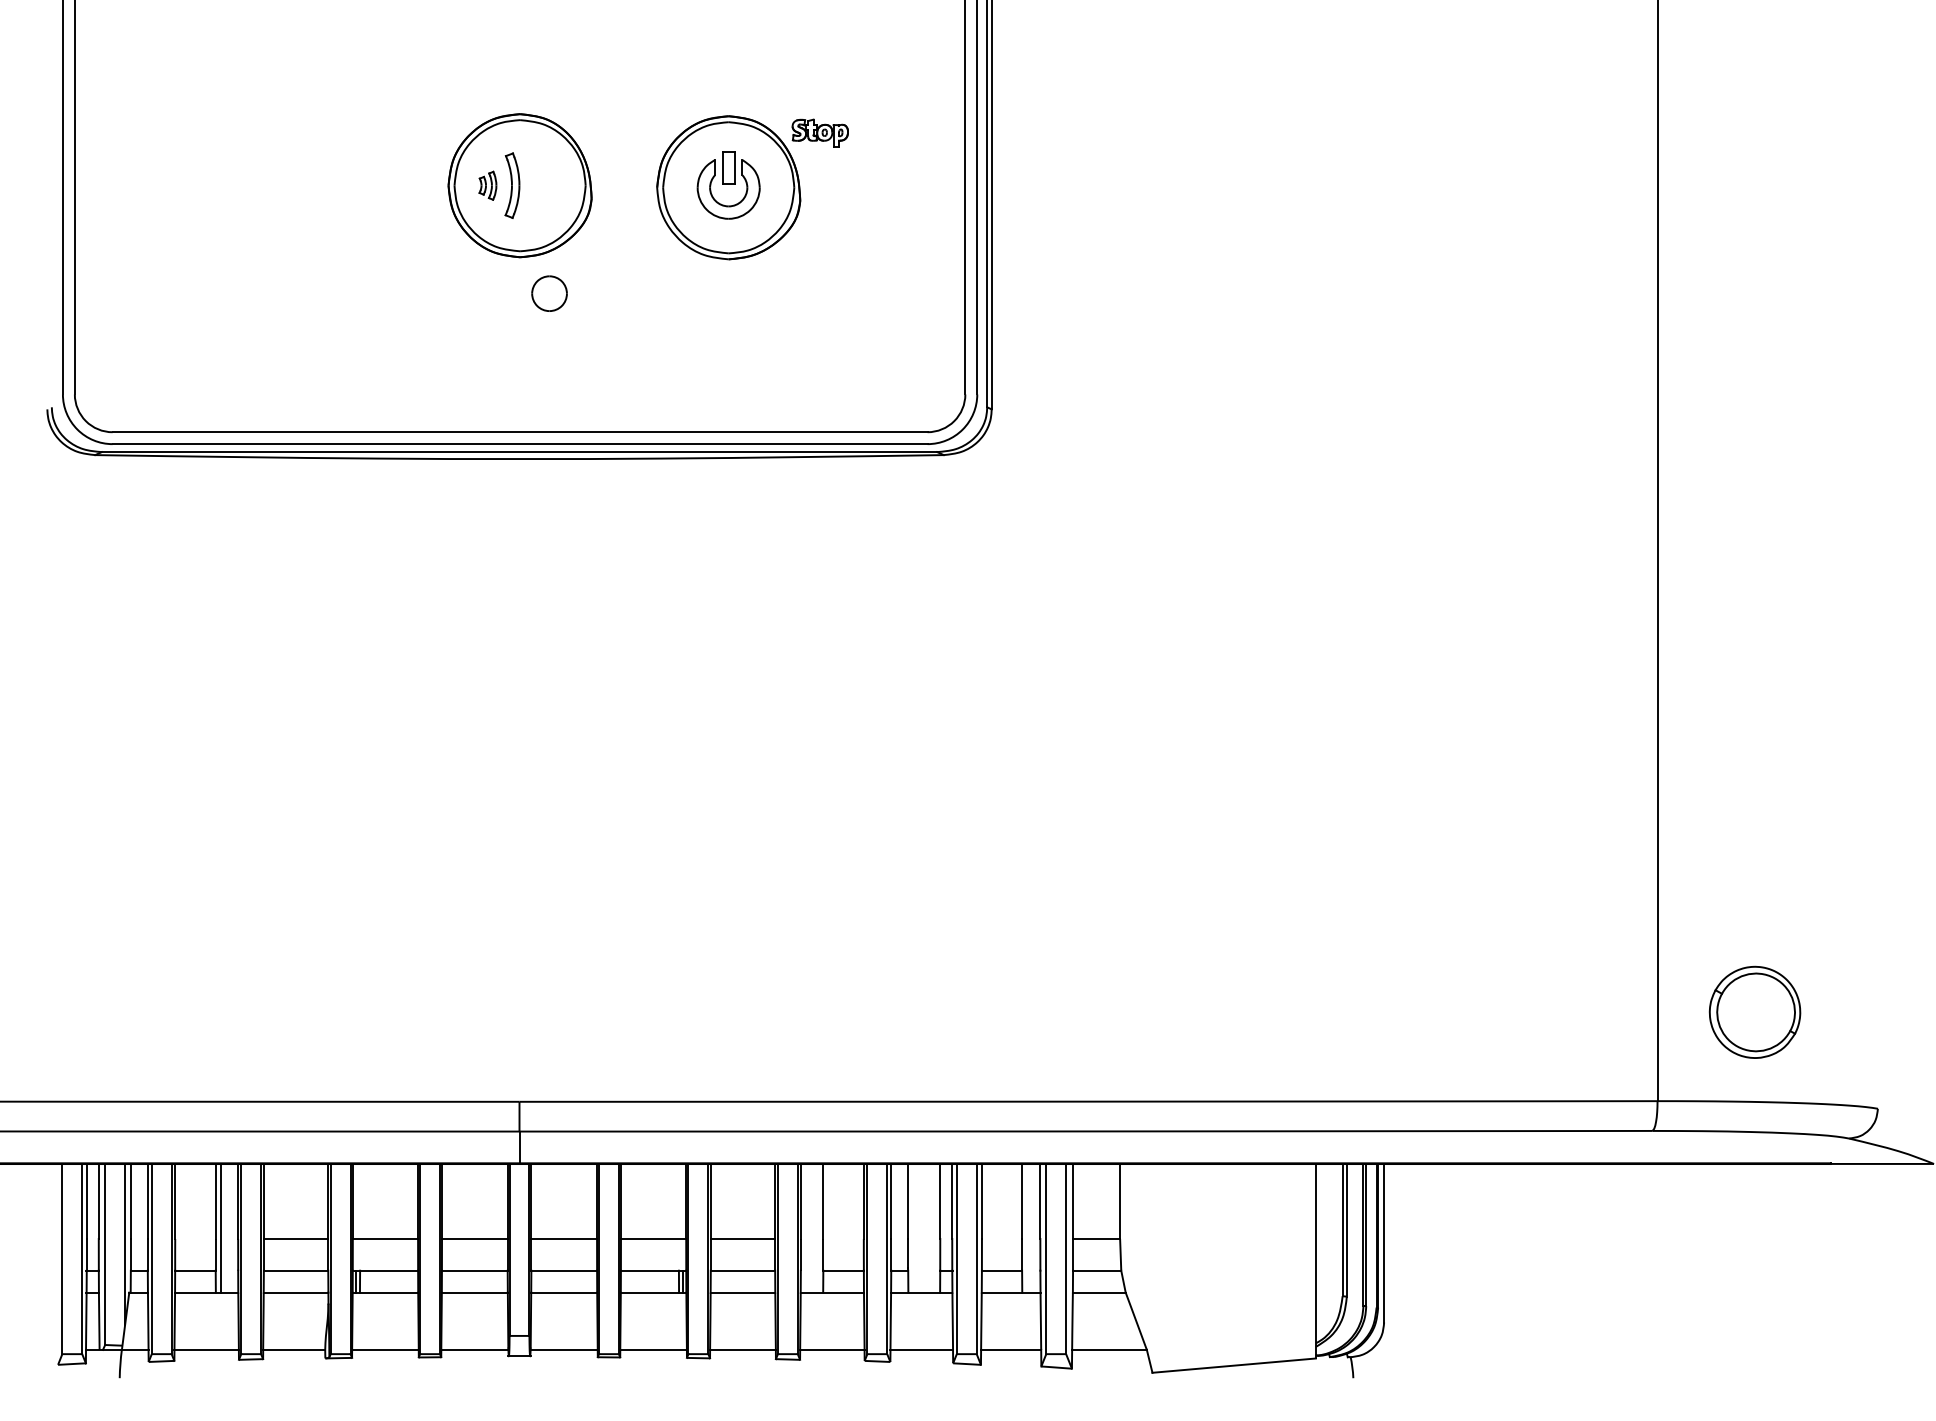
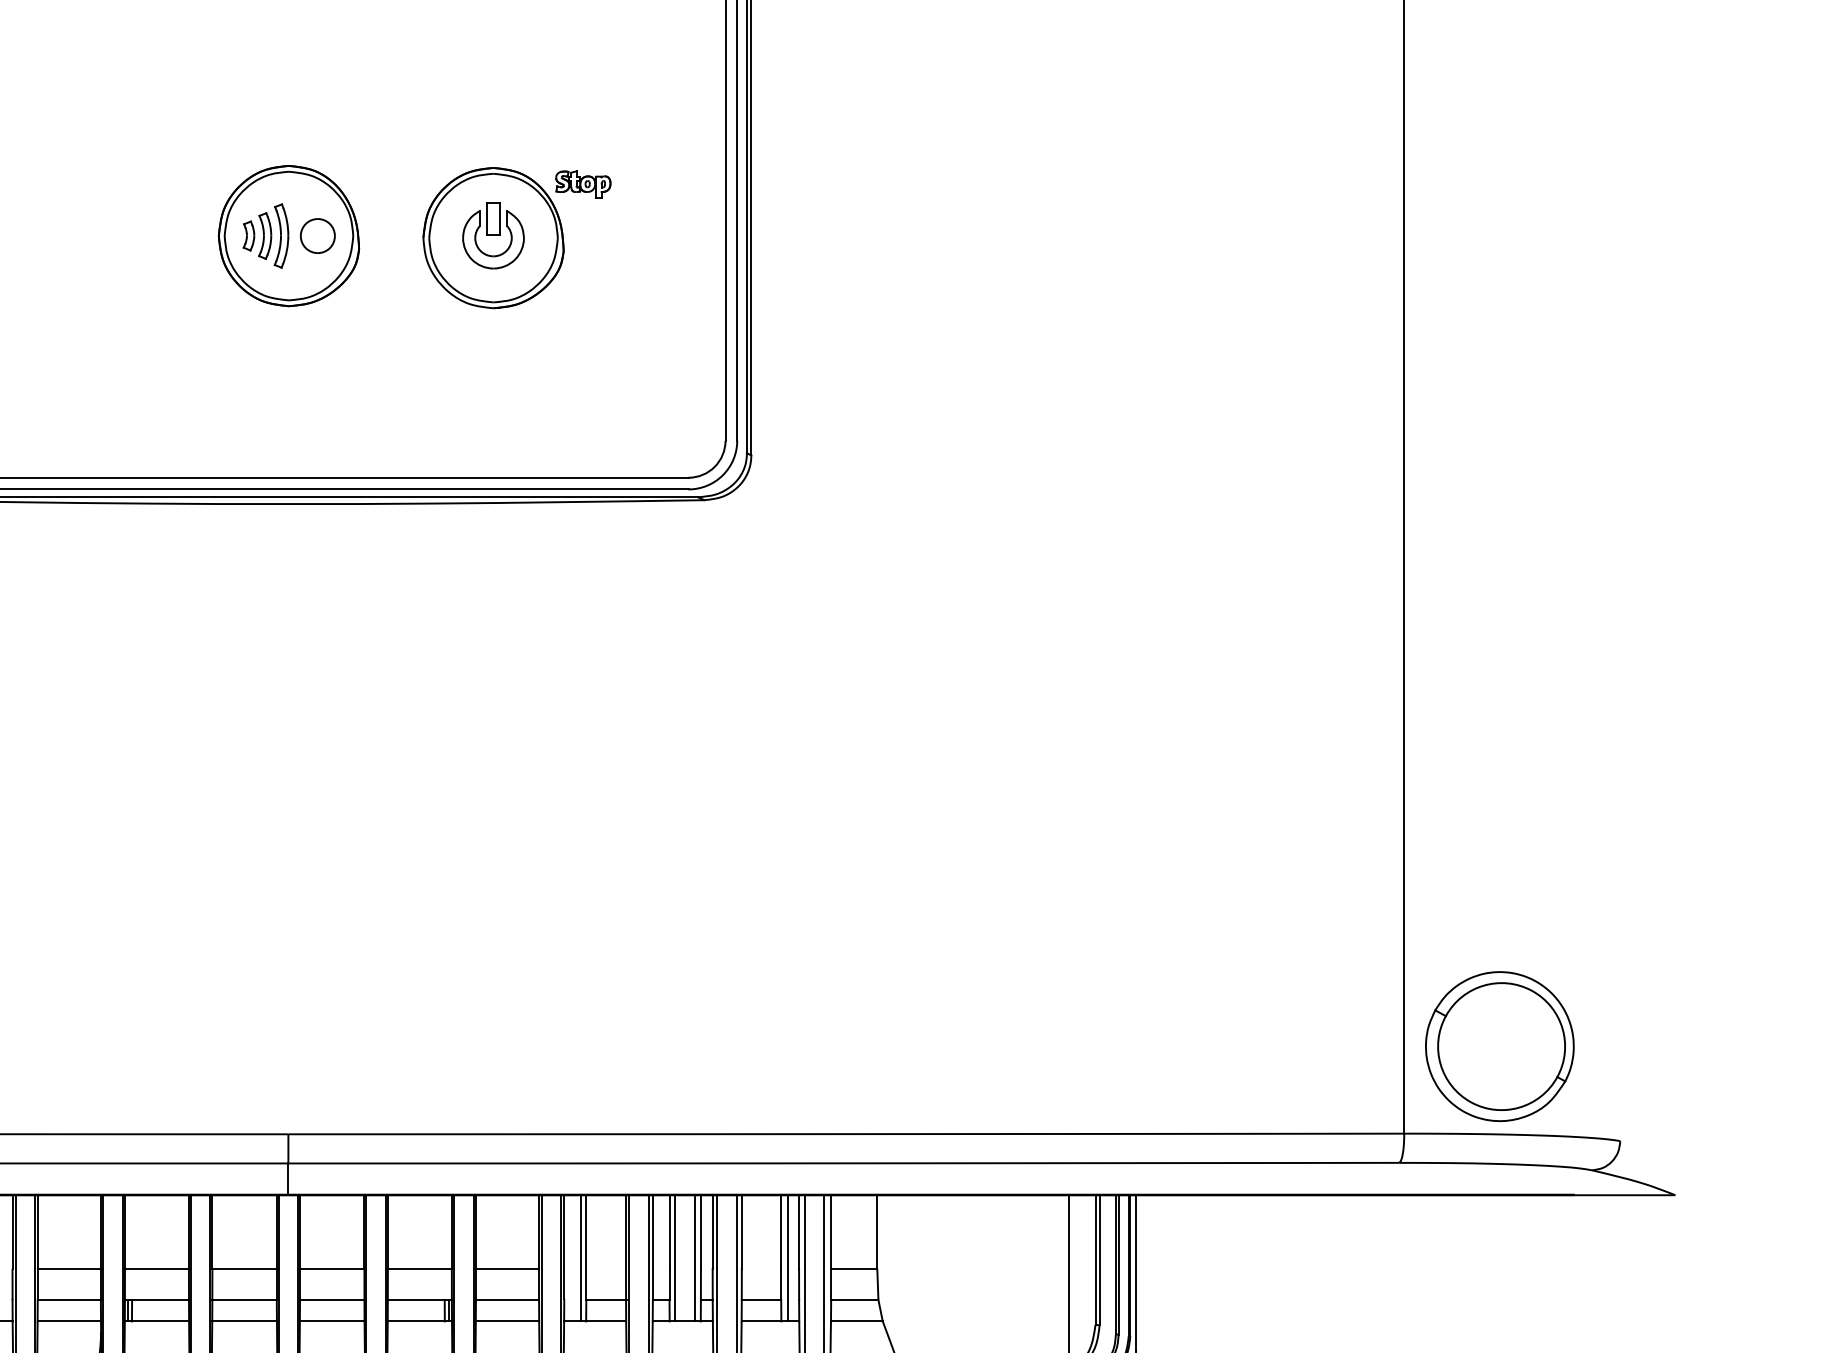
part: (487, 185) -> (257, 235), size x1.67
part: (549, 293) -> (317, 235), moved
part: (1754, 1012) -> (1499, 1046), size x1.67
line: (818, 1228) -> (581, 1258), added
line: (913, 1228) -> (674, 1258), added
line: (933, 1228) -> (694, 1258), added
line: (1029, 1228) -> (788, 1258), added

